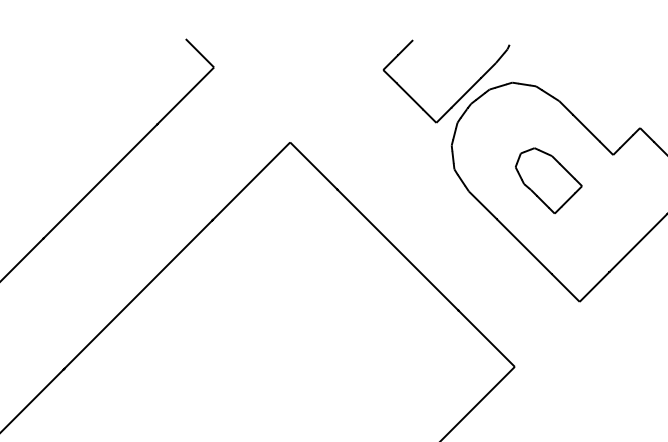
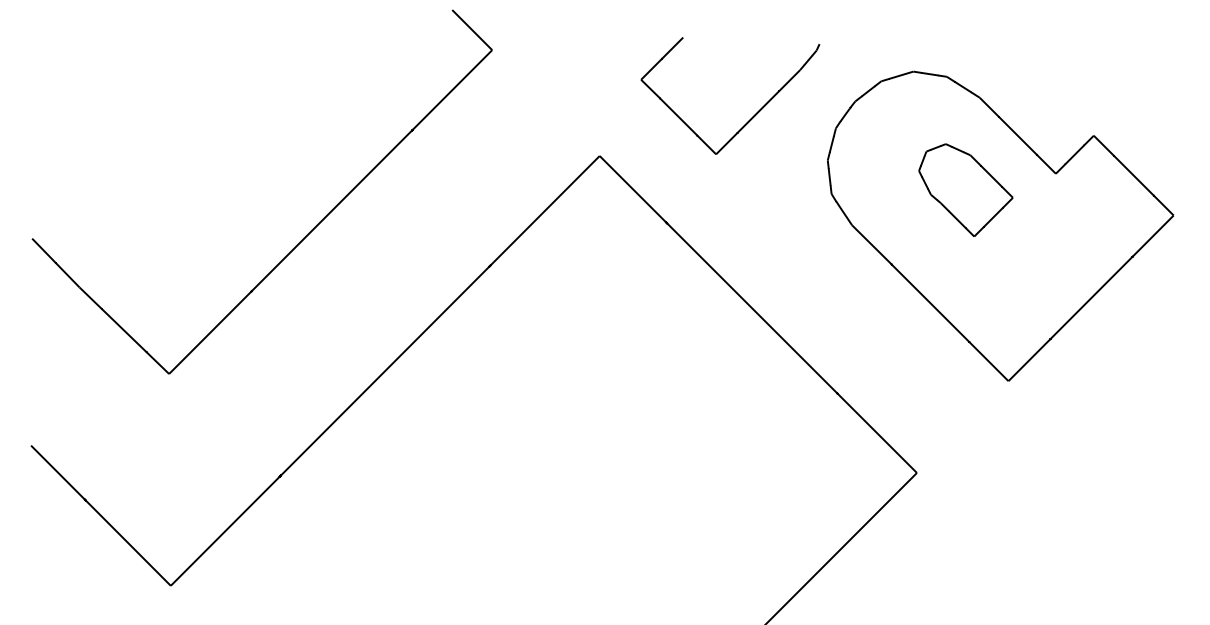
part: (462, 96) -> (752, 116), moved
part: (548, 180) -> (965, 189), moved

